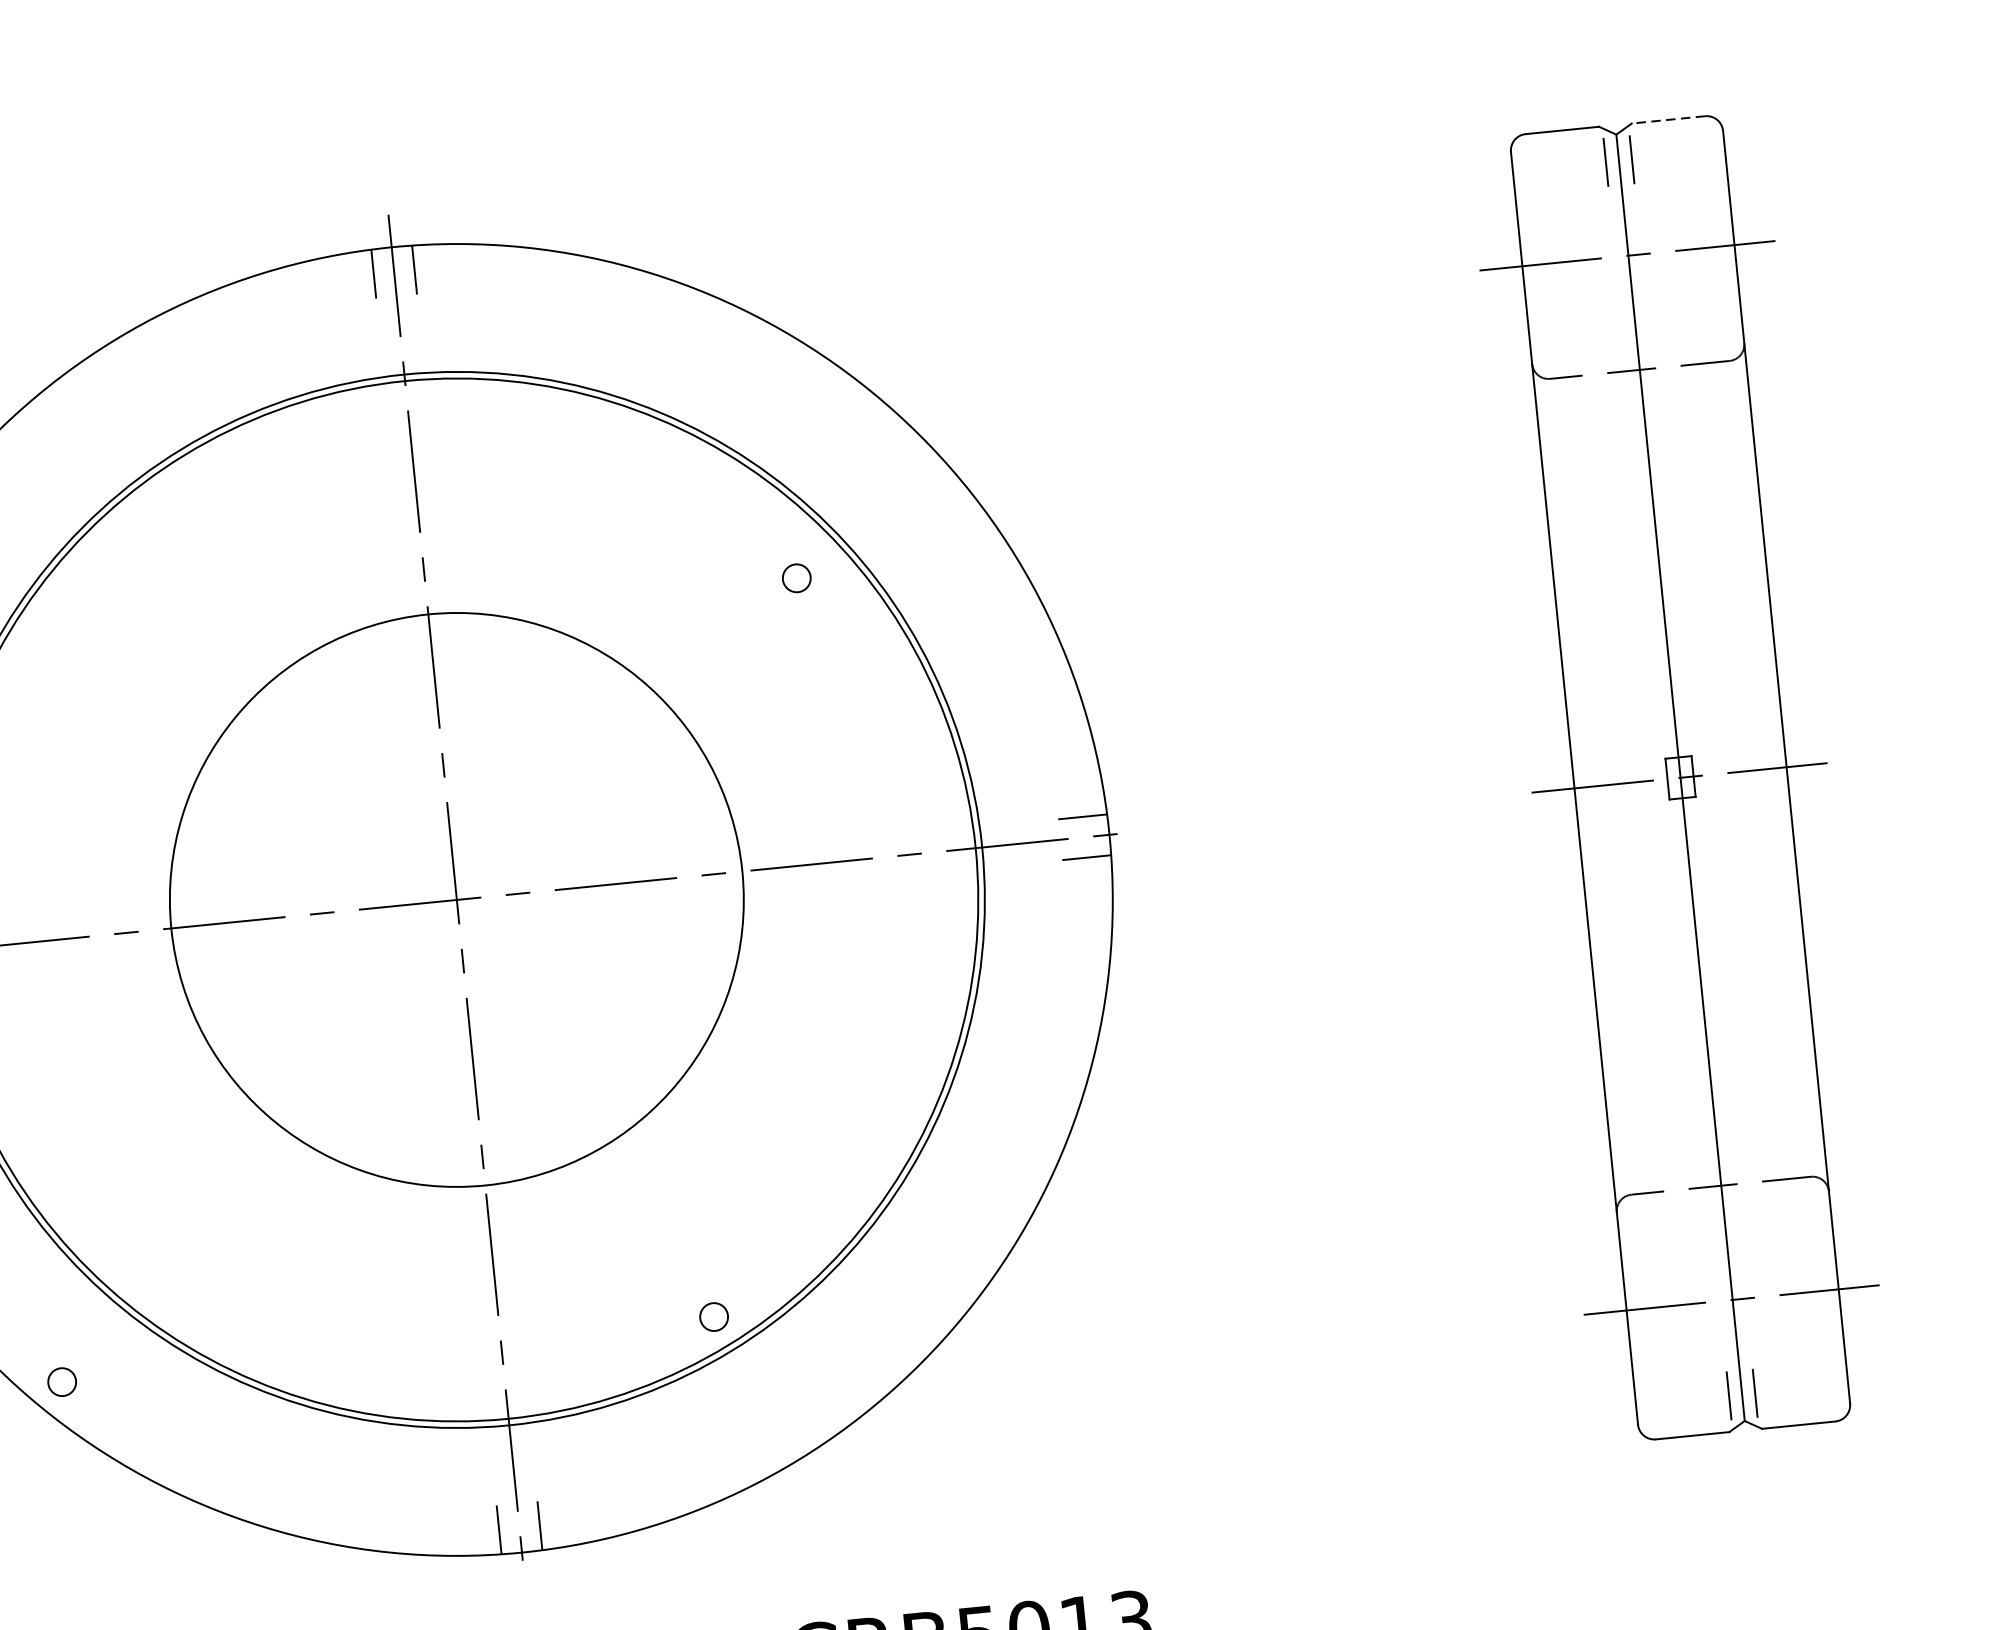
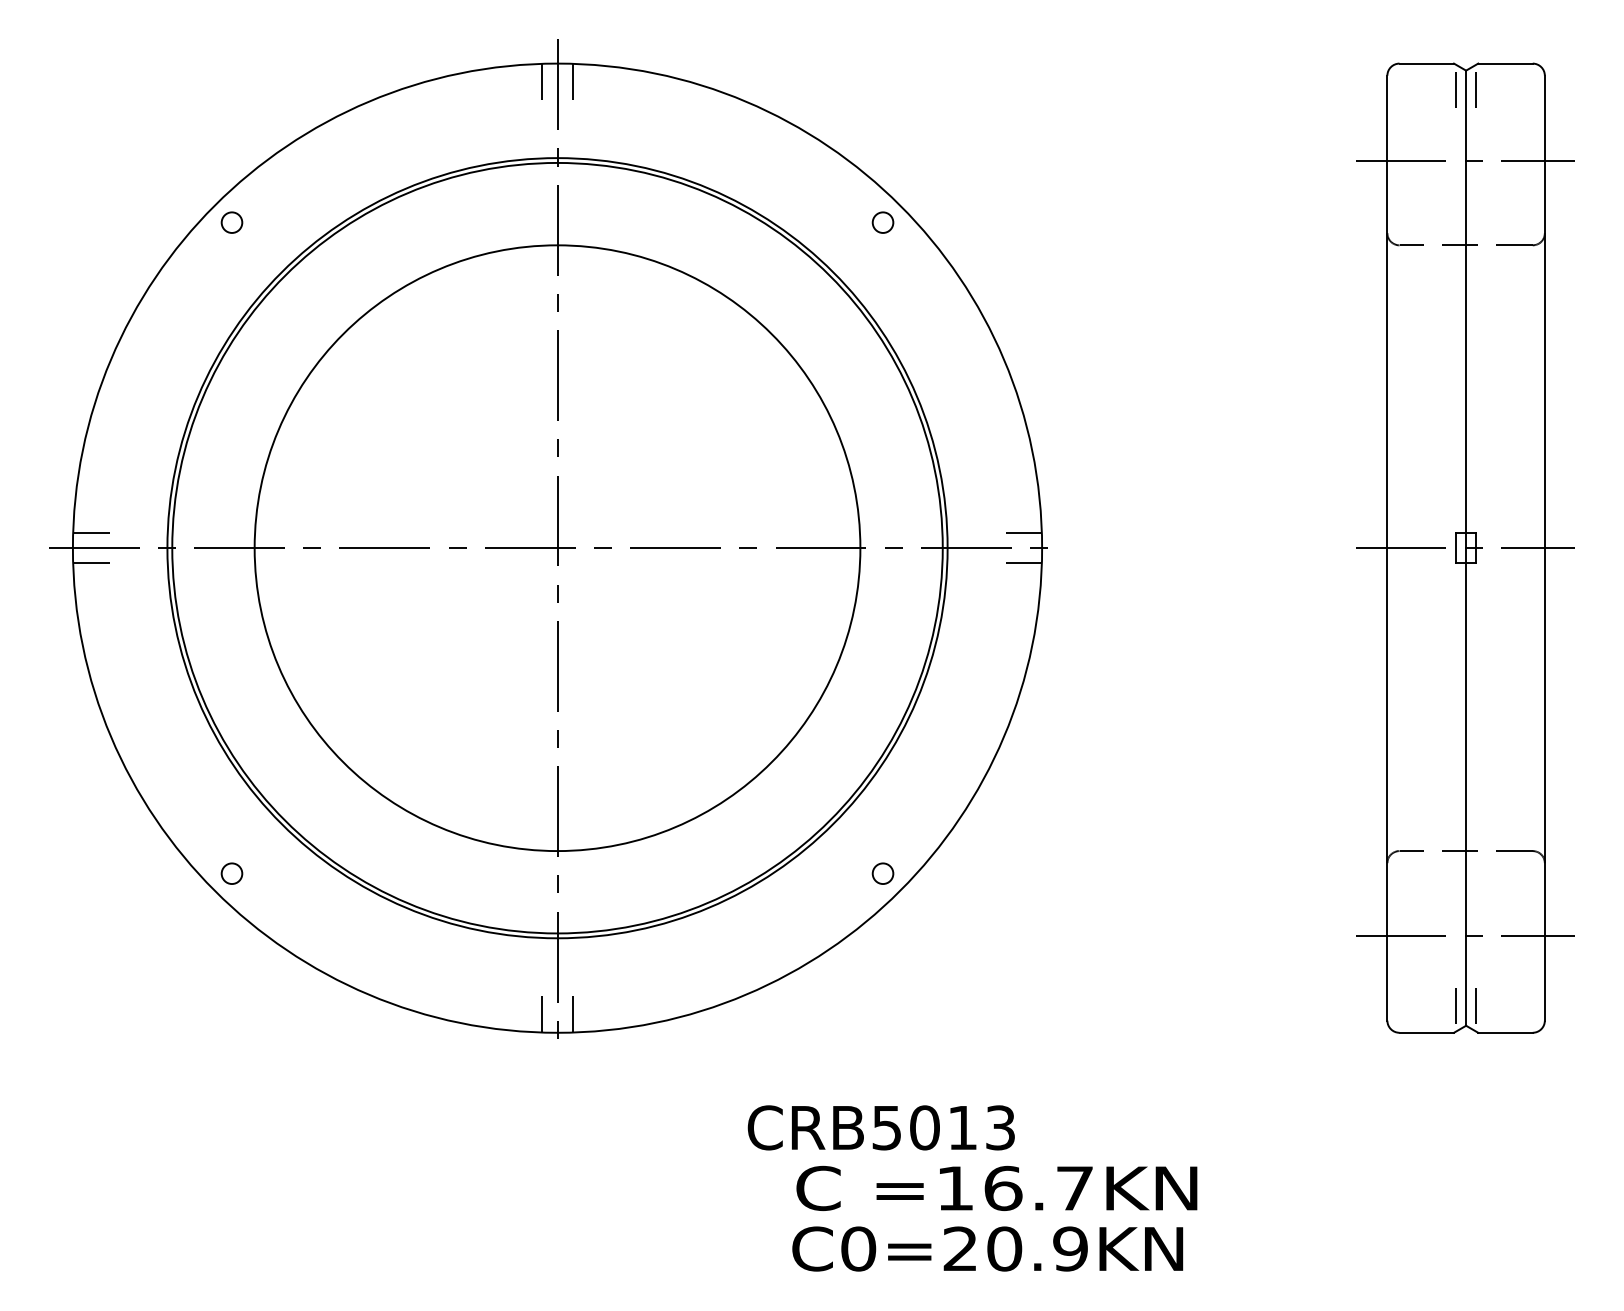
line: (1668, 119) -> (1505, 63), dashed -> solid
circle: (796, 578) -> (882, 222), moved
circle: (456, 900) -> (557, 548), size x1.43
circle: (713, 1316) -> (882, 873), moved

